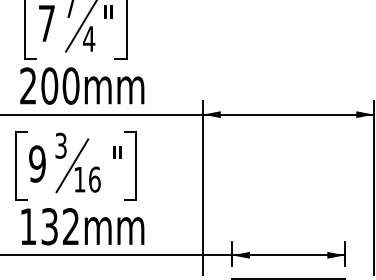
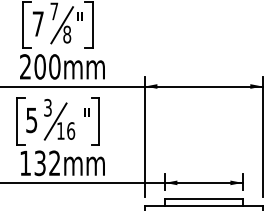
text: (89, 38) -> (67, 34), 4 -> 8
text: (37, 162) -> (31, 119), 9 -> 5

